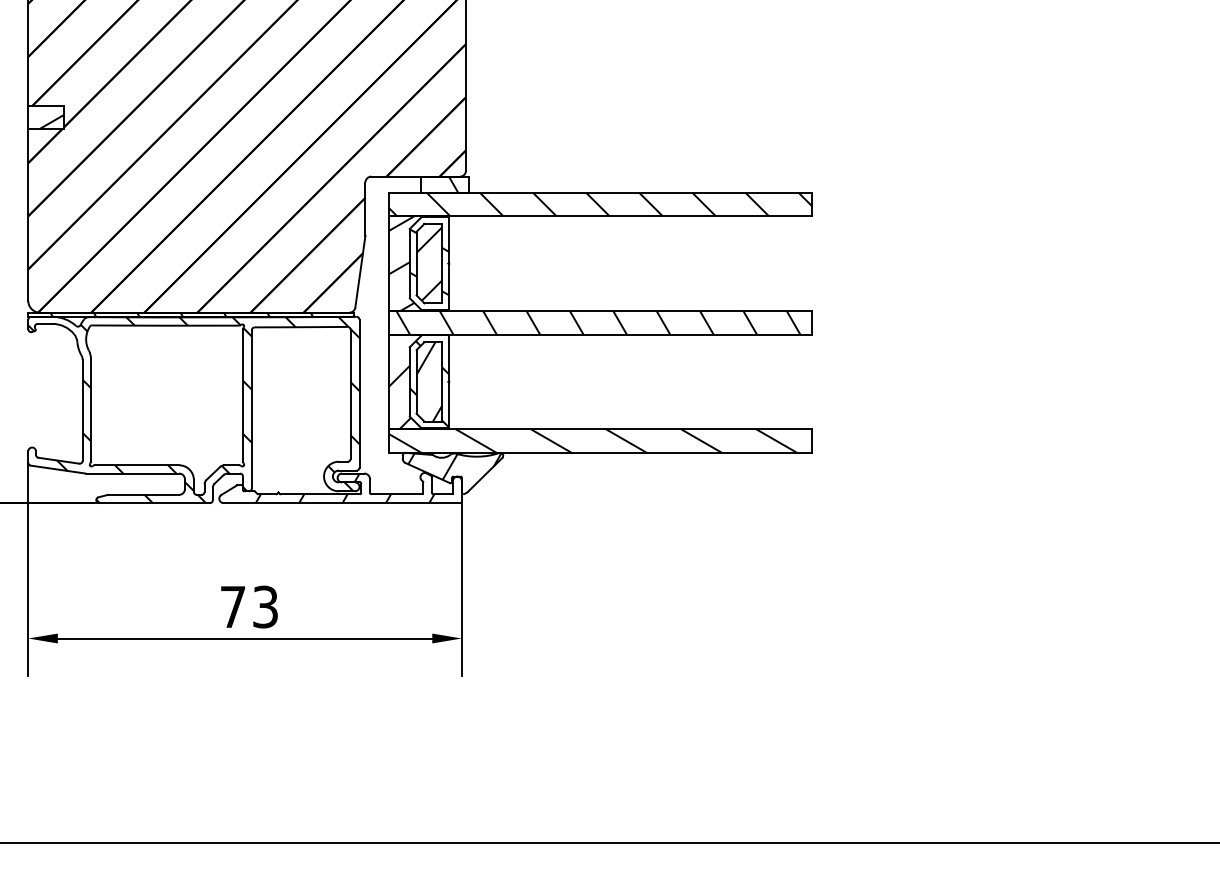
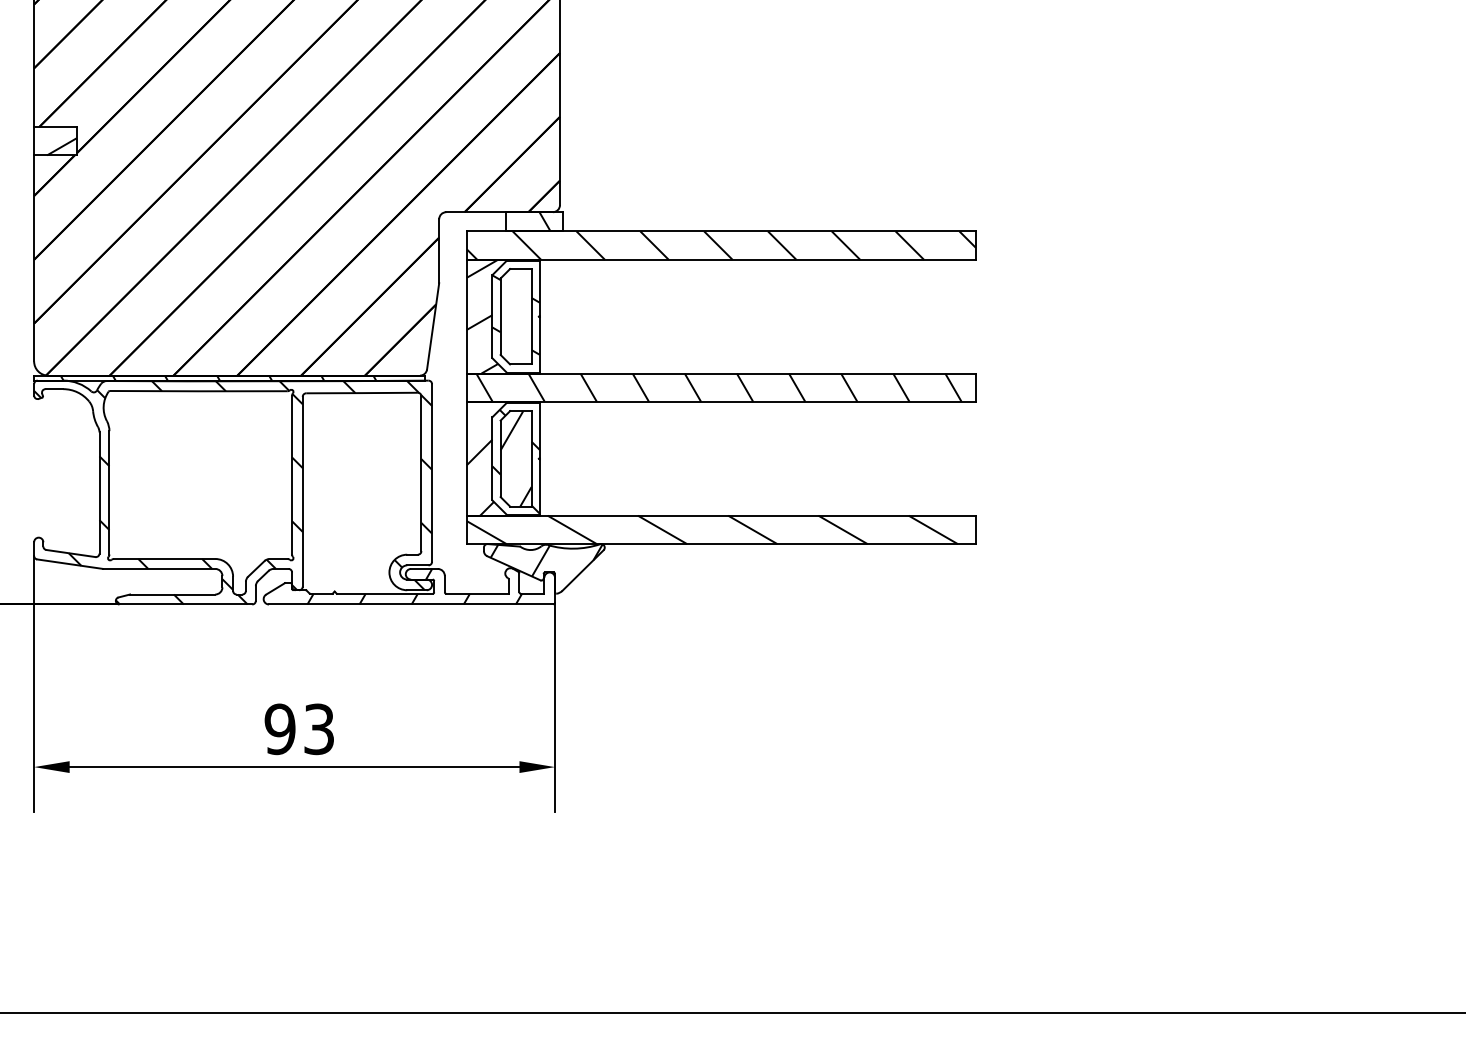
hatch: (429, 263) -> (516, 316), removed
text: (232, 606) -> (279, 728), 73 -> 93

